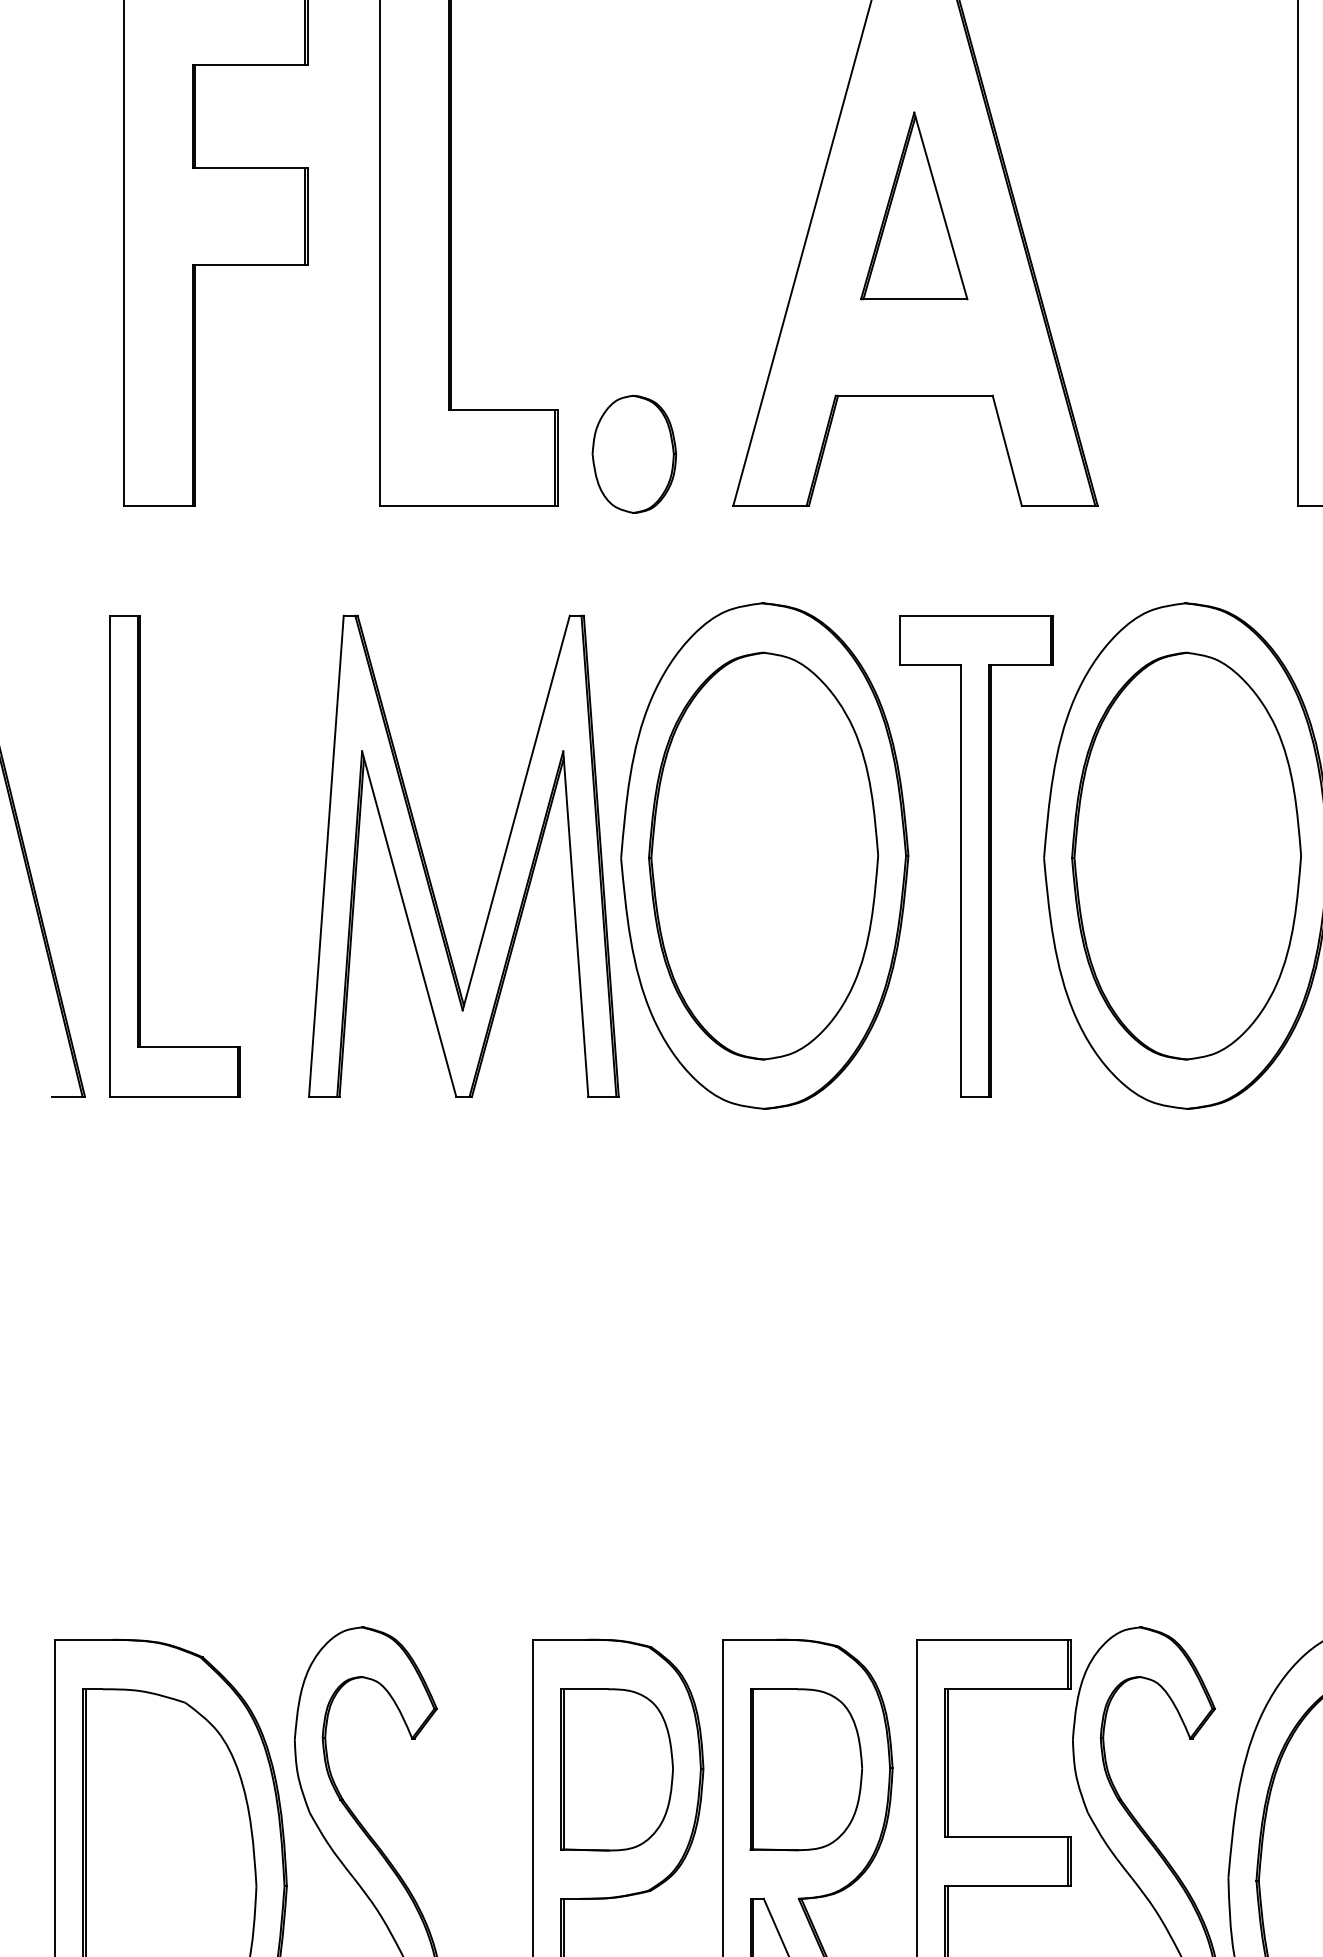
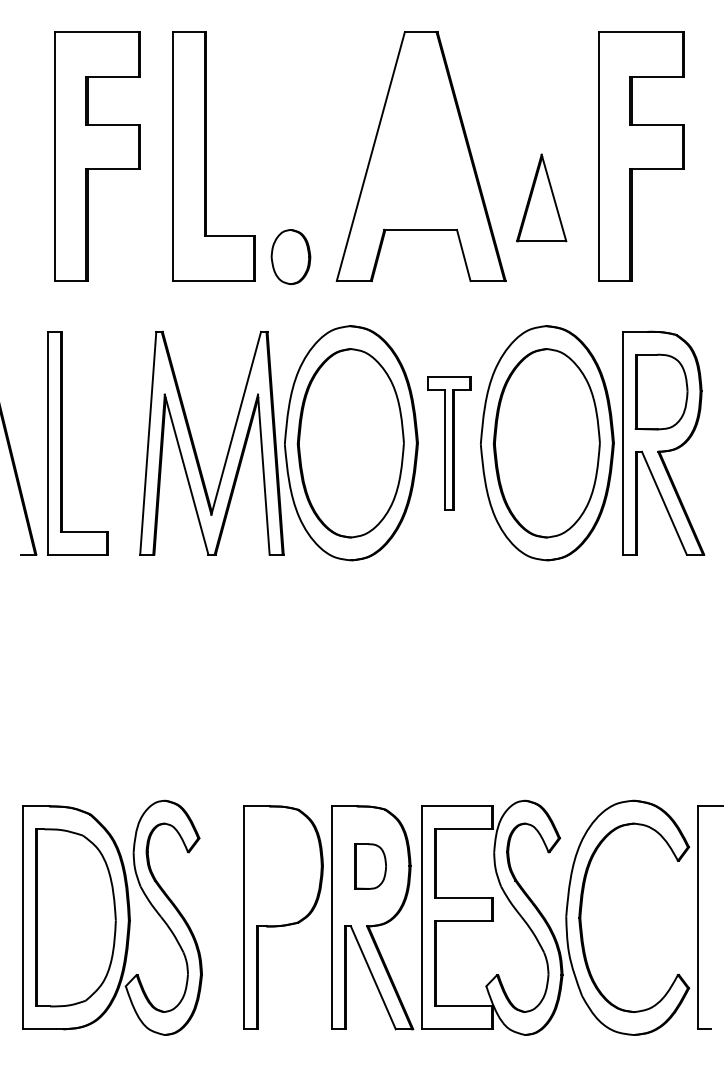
part: (913, 204) -> (541, 197), moved
part: (976, 856) -> (449, 443), size x0.6
part: (616, 1769) -> (282, 866), removed
part: (805, 1769) -> (370, 866), size x0.6

